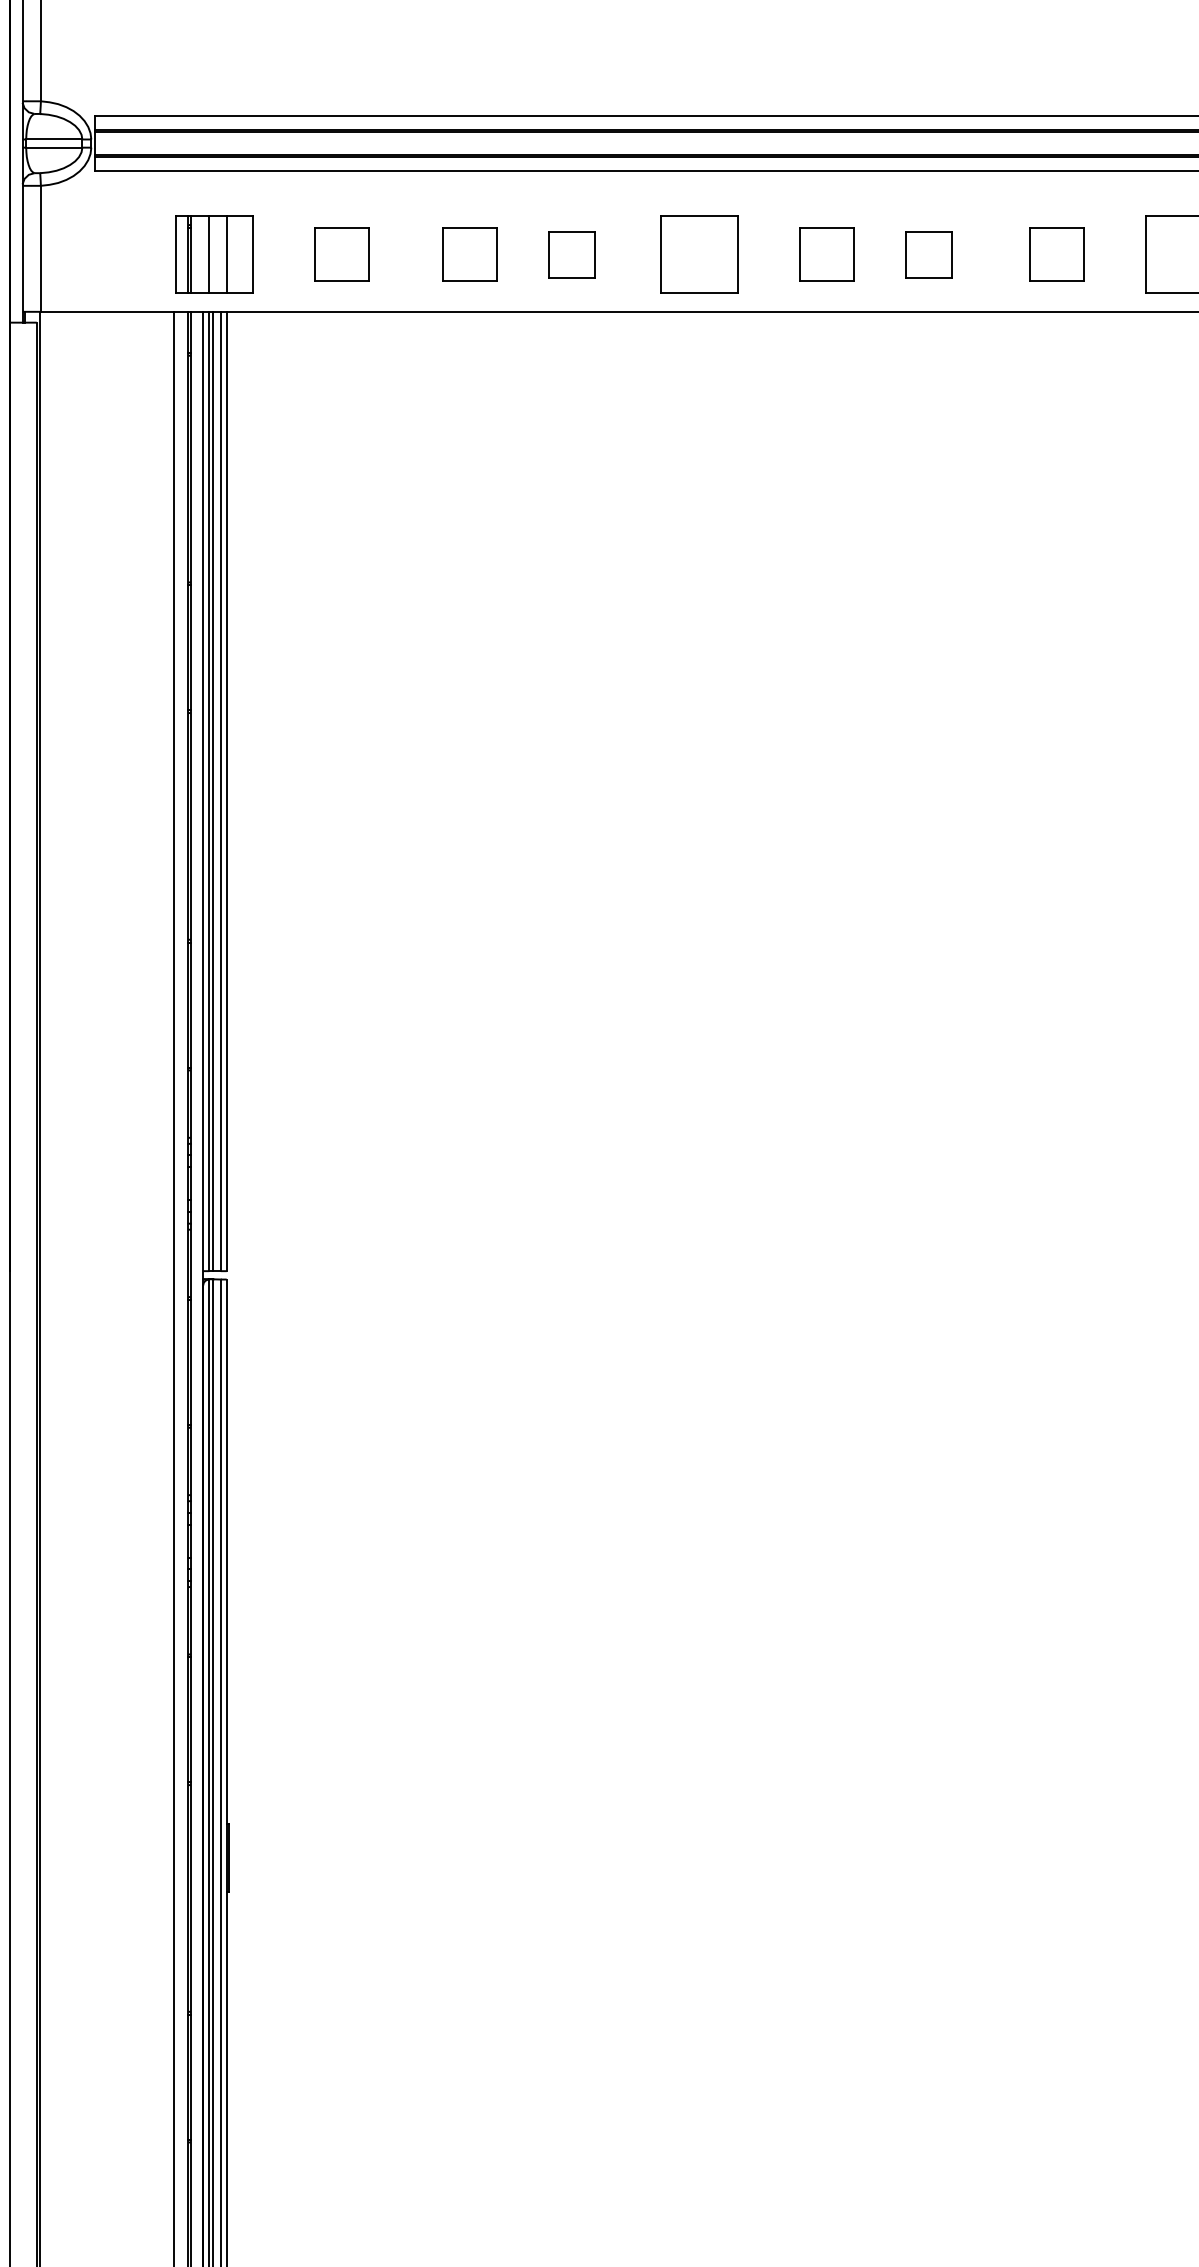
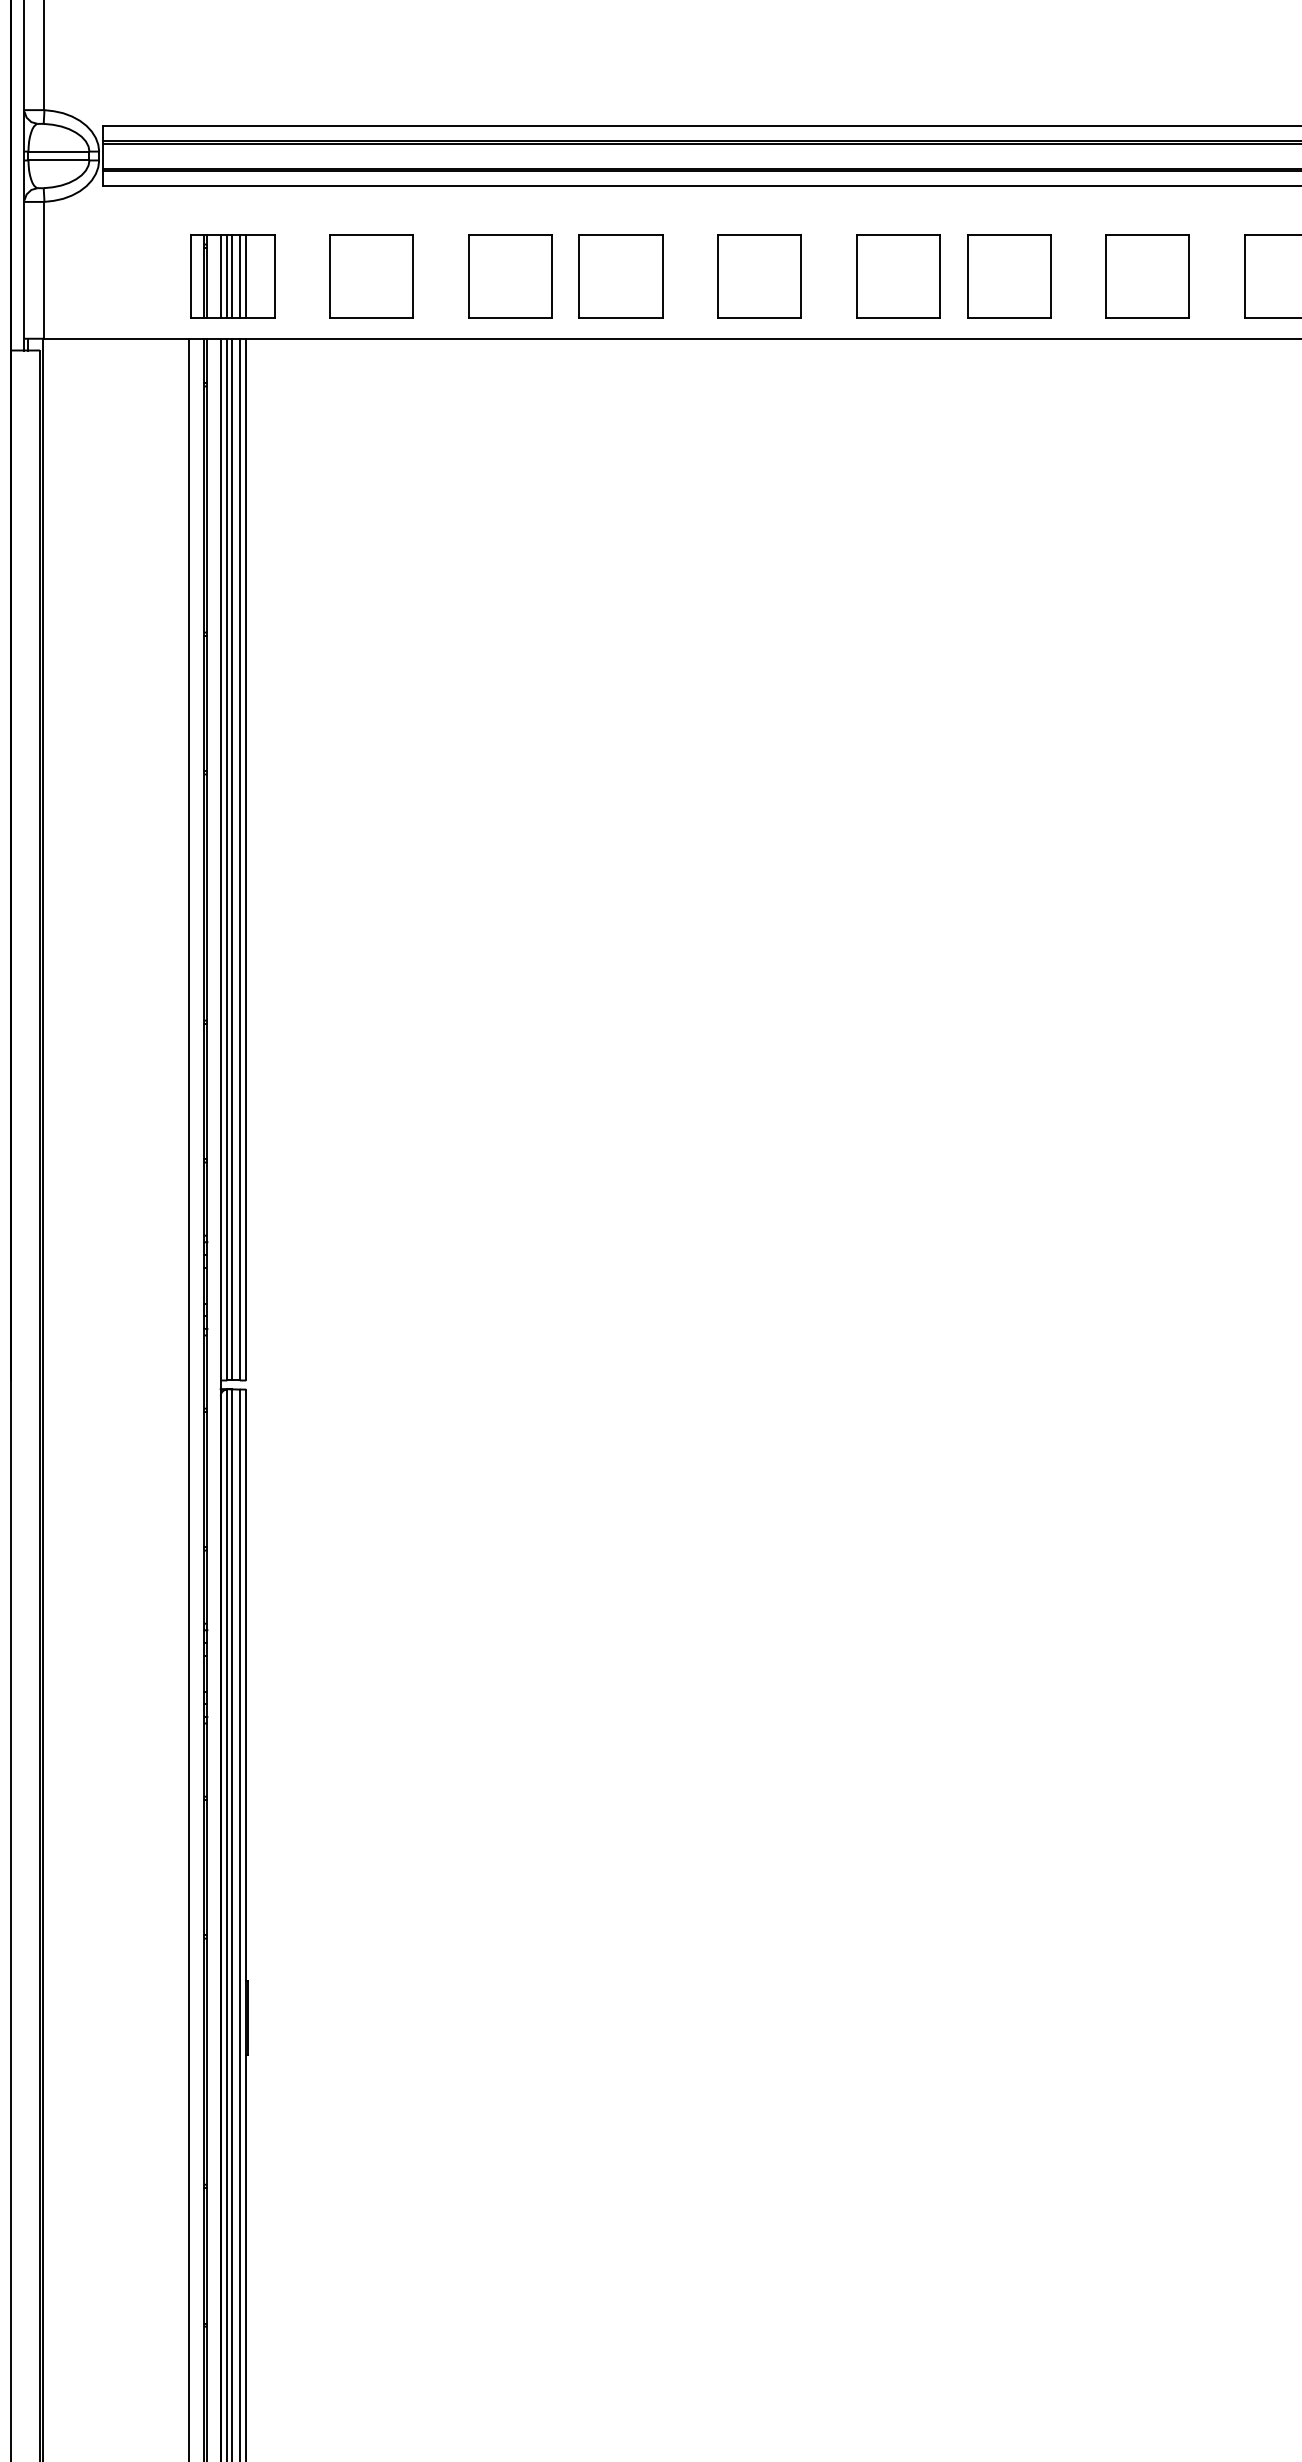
line: (203, 254) -> (220, 276), added
line: (213, 254) -> (231, 276), added
line: (220, 254) -> (239, 276), added
part: (342, 254) -> (371, 276), size x1.43
part: (469, 254) -> (509, 276), size x1.43
part: (571, 254) -> (620, 276), size x1.67
part: (826, 254) -> (897, 276), size x1.43
part: (929, 254) -> (1009, 276), size x1.67
part: (1056, 254) -> (1147, 276), size x1.43

